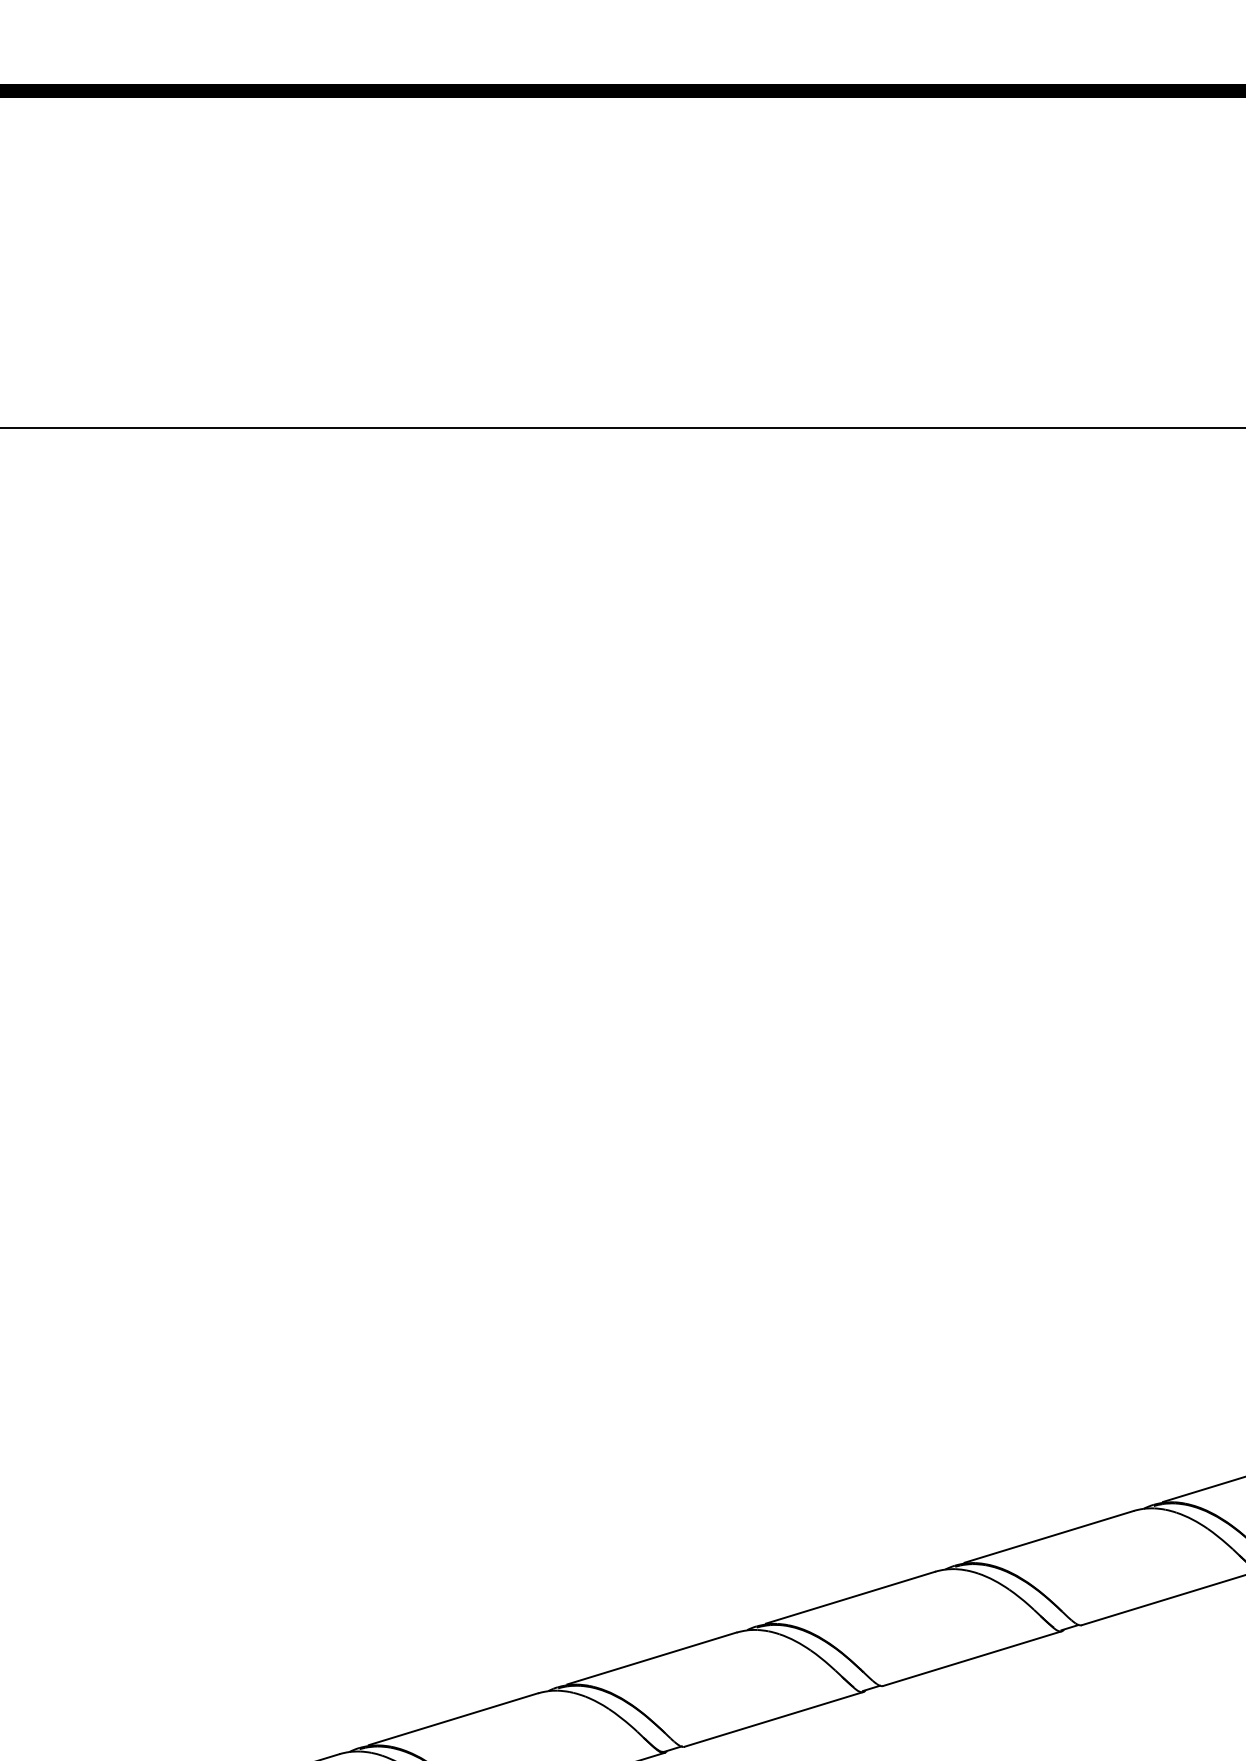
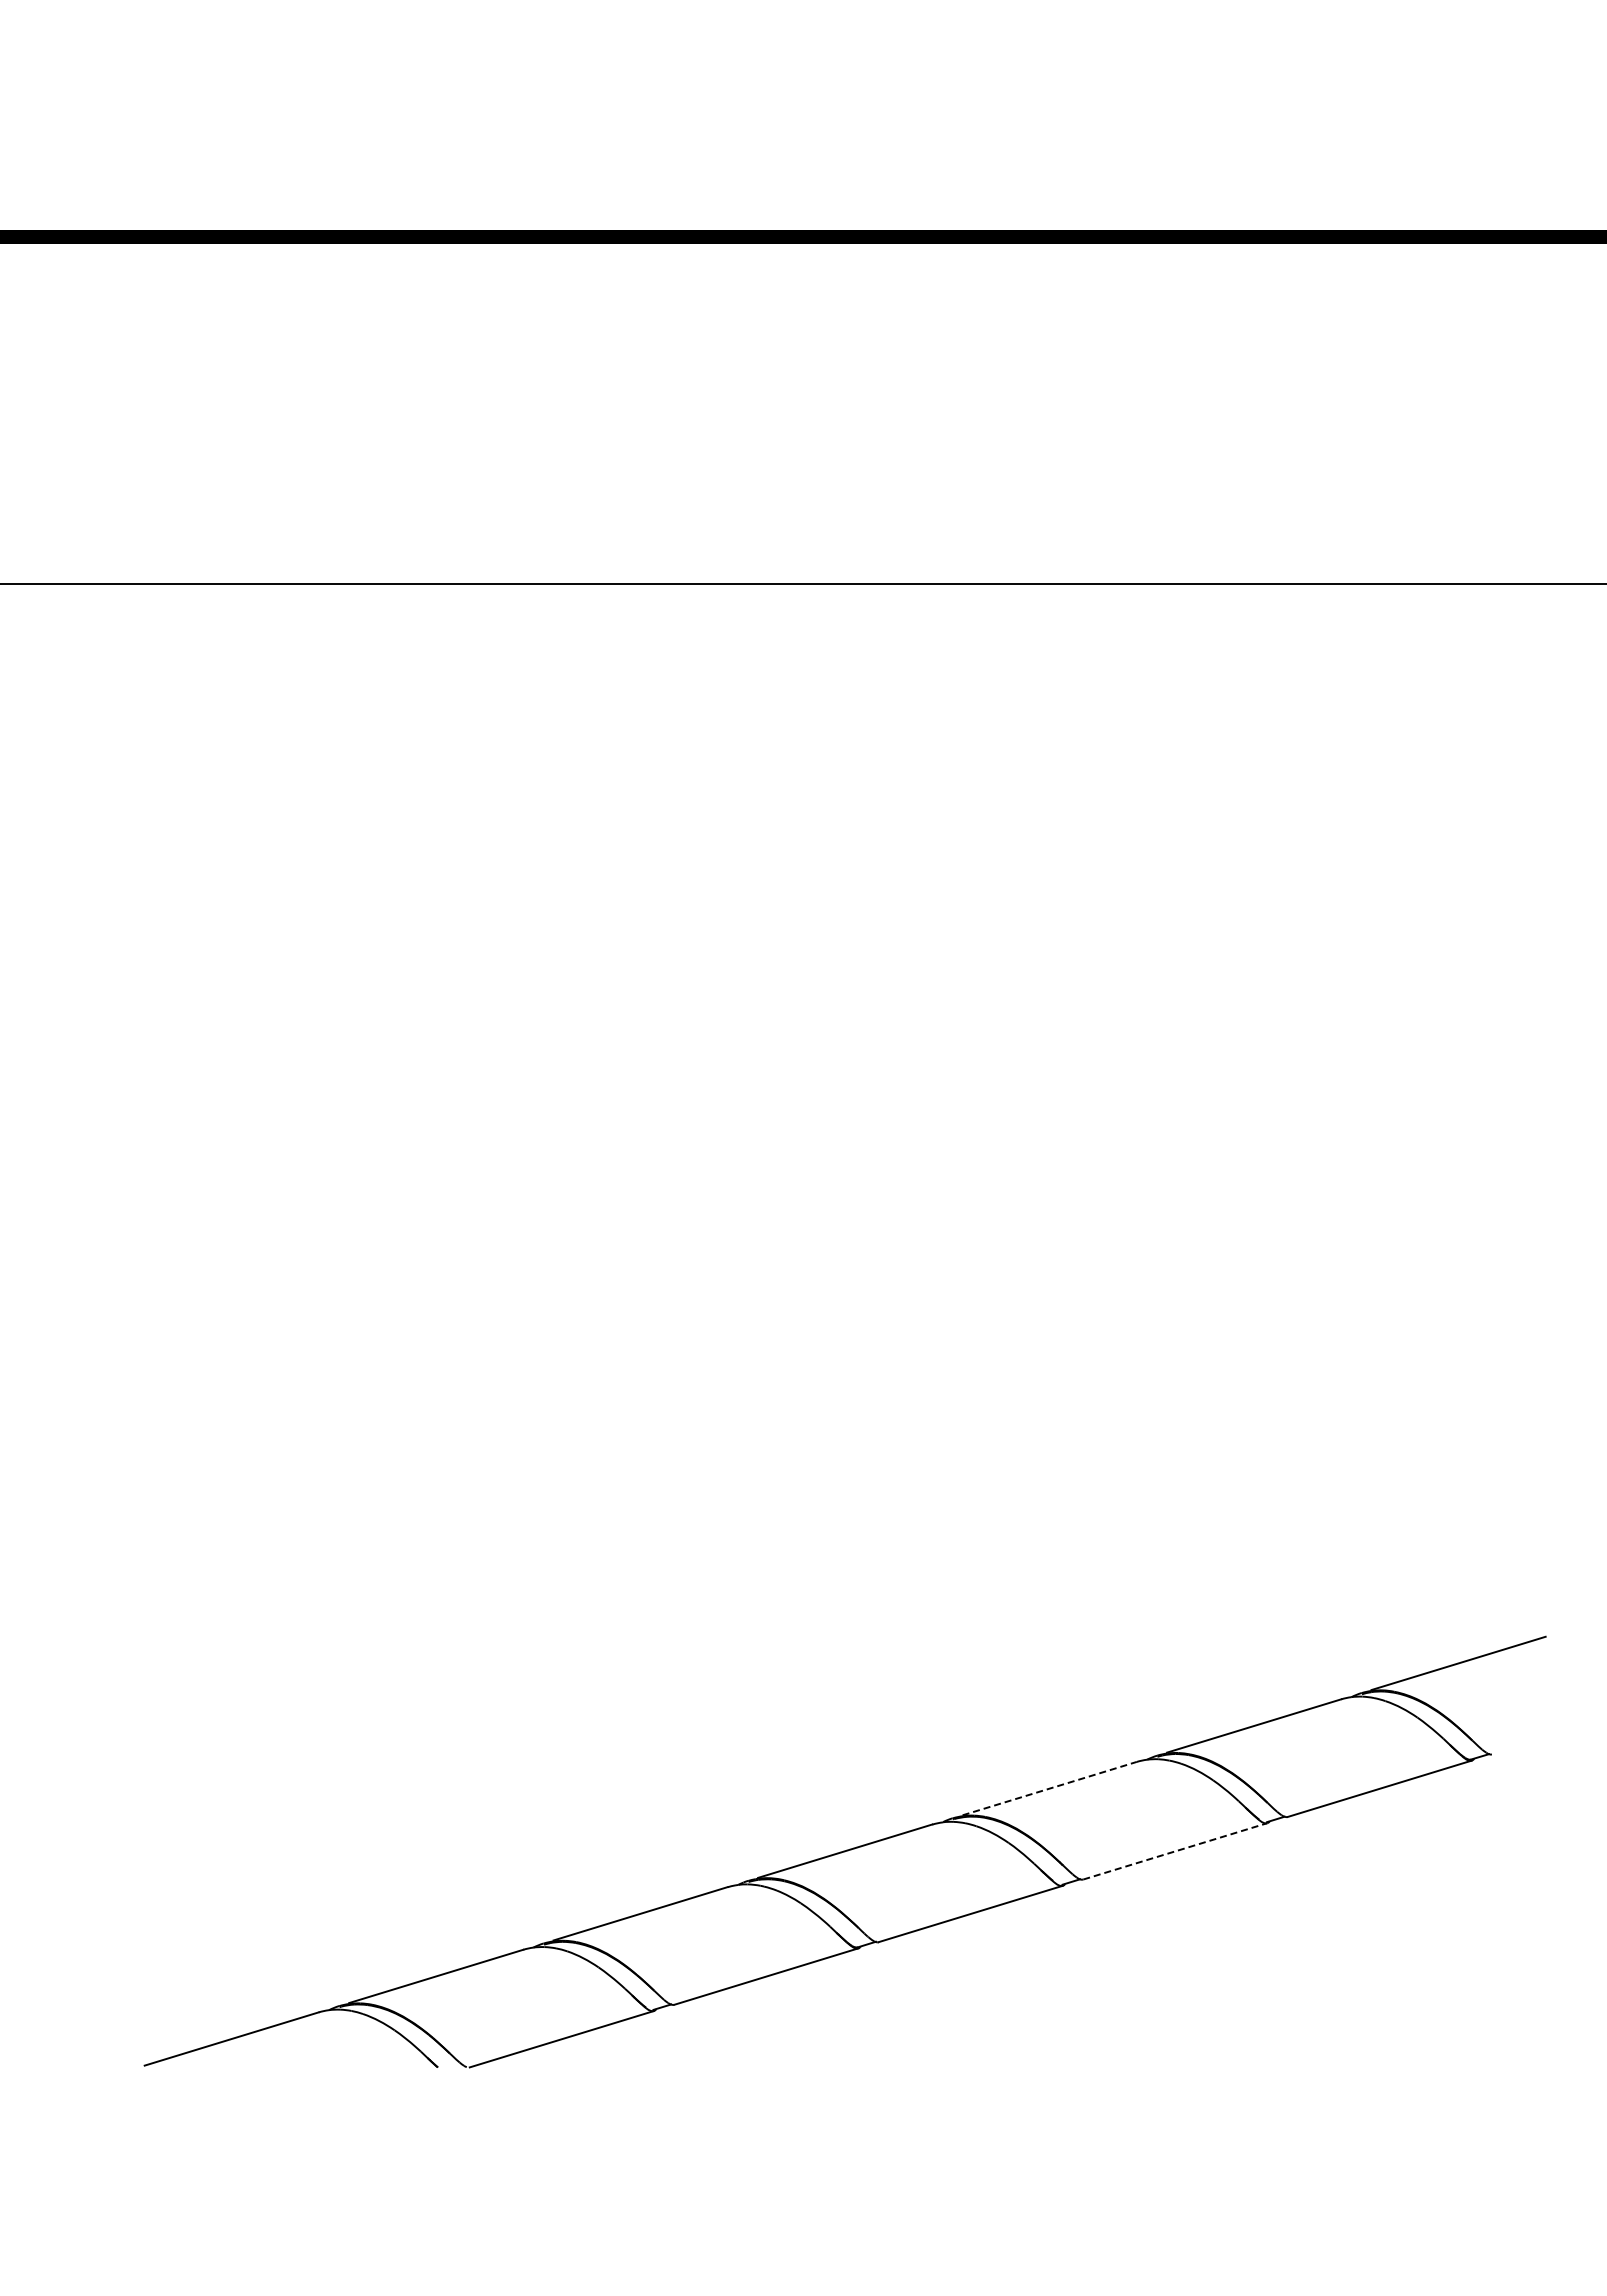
line: (851, 1597) -> (1050, 1788), solid -> dashed
line: (972, 1658) -> (1175, 1851), solid -> dashed

